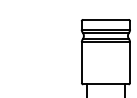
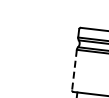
line: (81, 63) -> (74, 71), solid -> dashed

